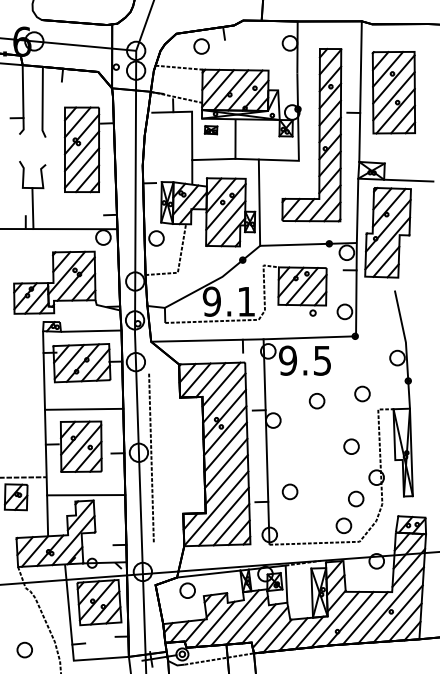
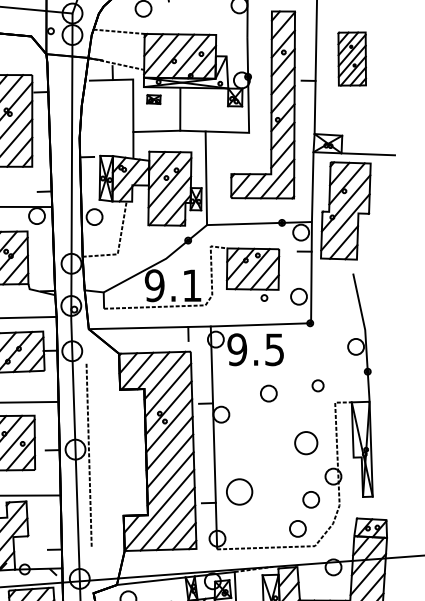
part: (393, 92) -> (351, 58), size x0.6
part: (362, 393) -> (318, 385), size x0.7
part: (351, 446) -> (306, 442), size x1.4
part: (289, 491) -> (238, 491), size x1.6

